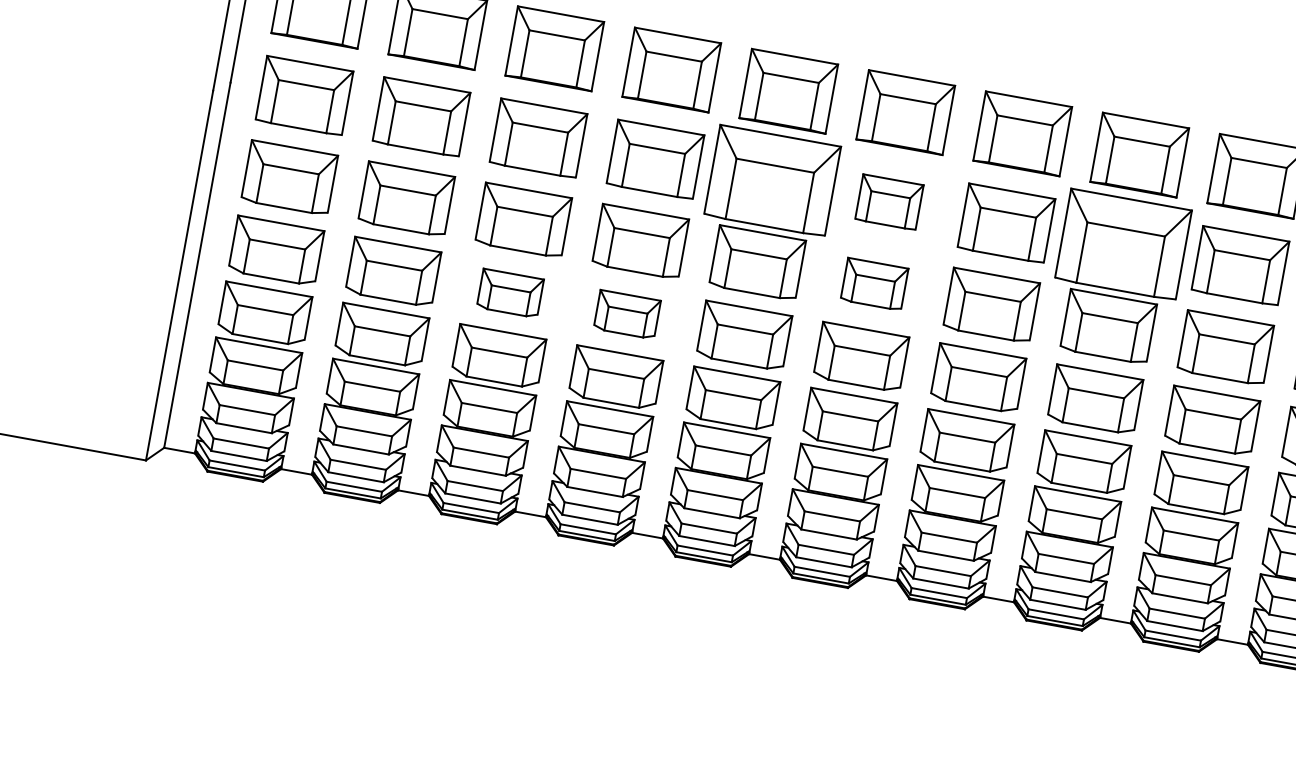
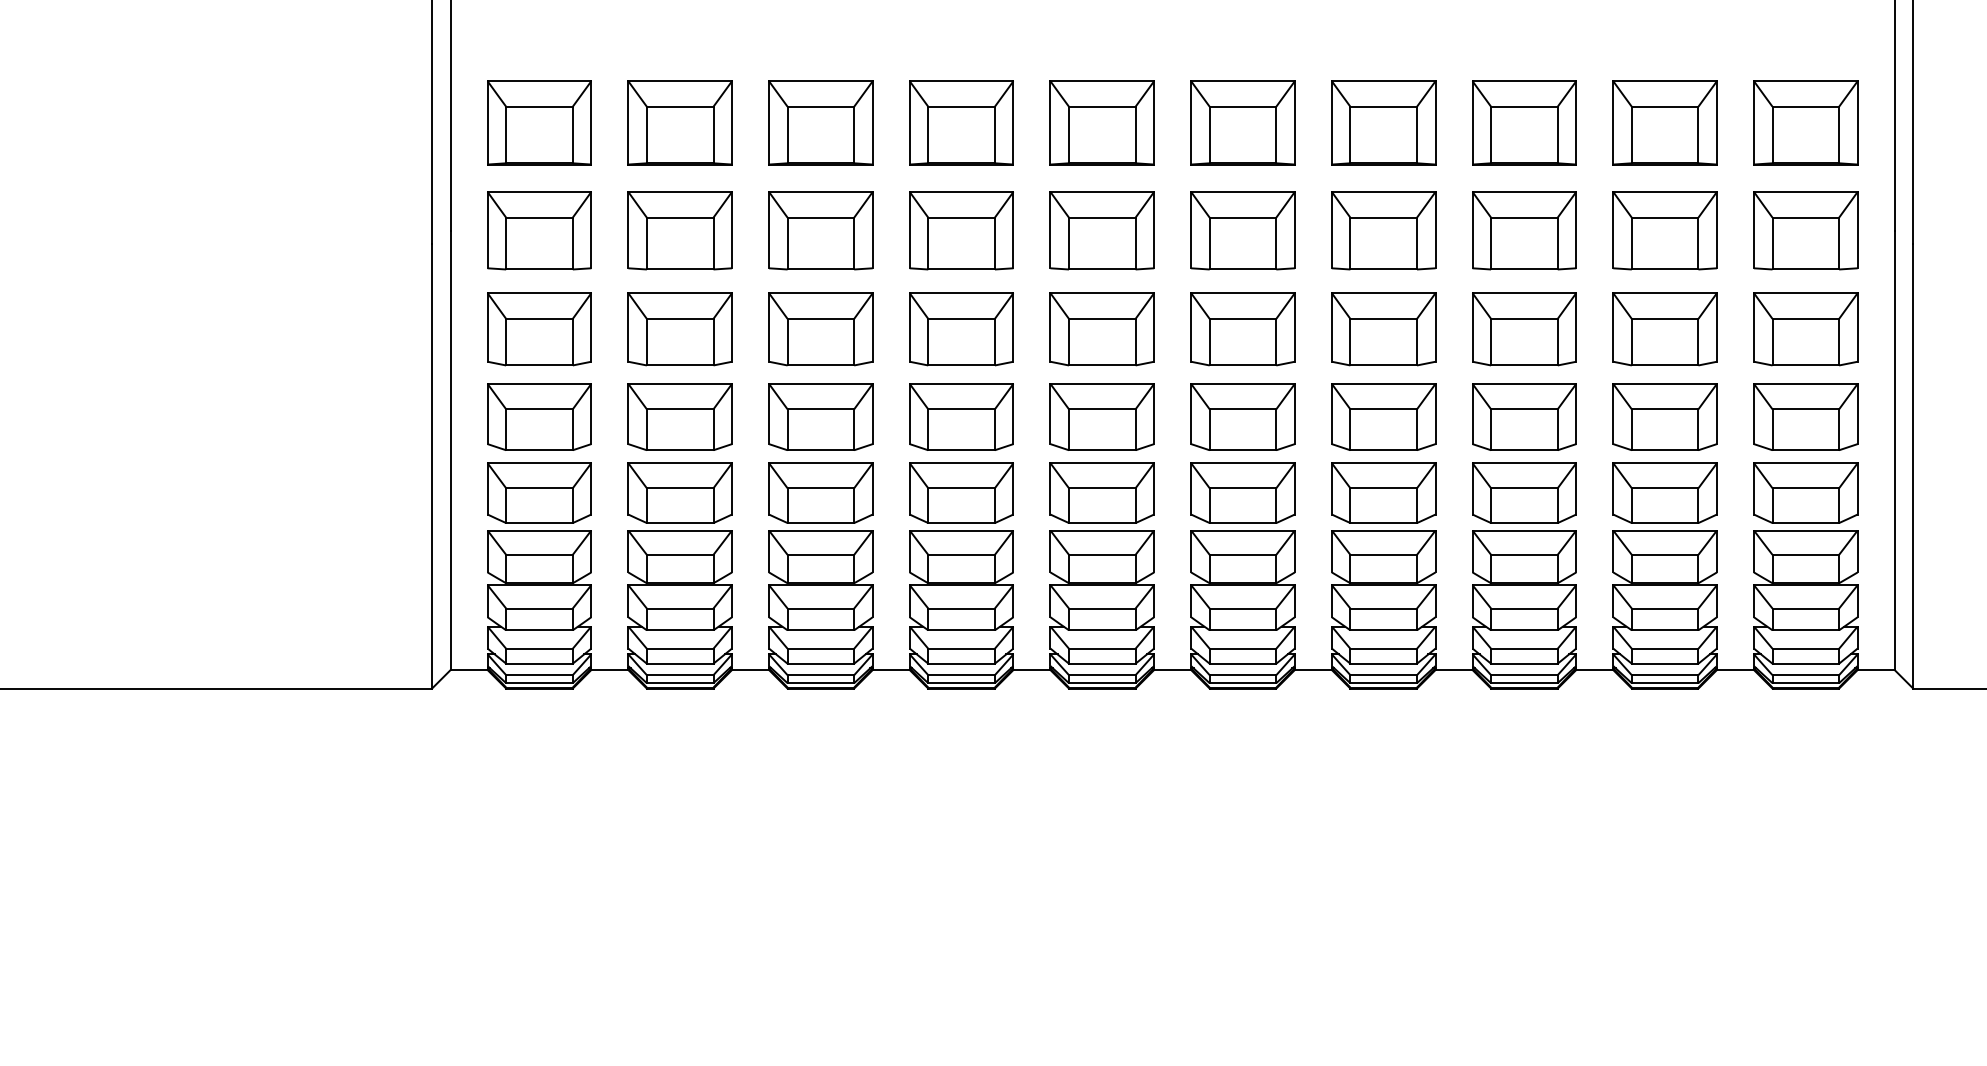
part: (771, 180) -> (1101, 230), size x0.71
part: (889, 202) -> (1242, 230), size x1.43
part: (1123, 244) -> (1524, 230), size x0.71
part: (874, 284) -> (1242, 329), size x1.43
part: (510, 292) -> (820, 416), size x1.43
part: (627, 314) -> (961, 416), size x1.43

